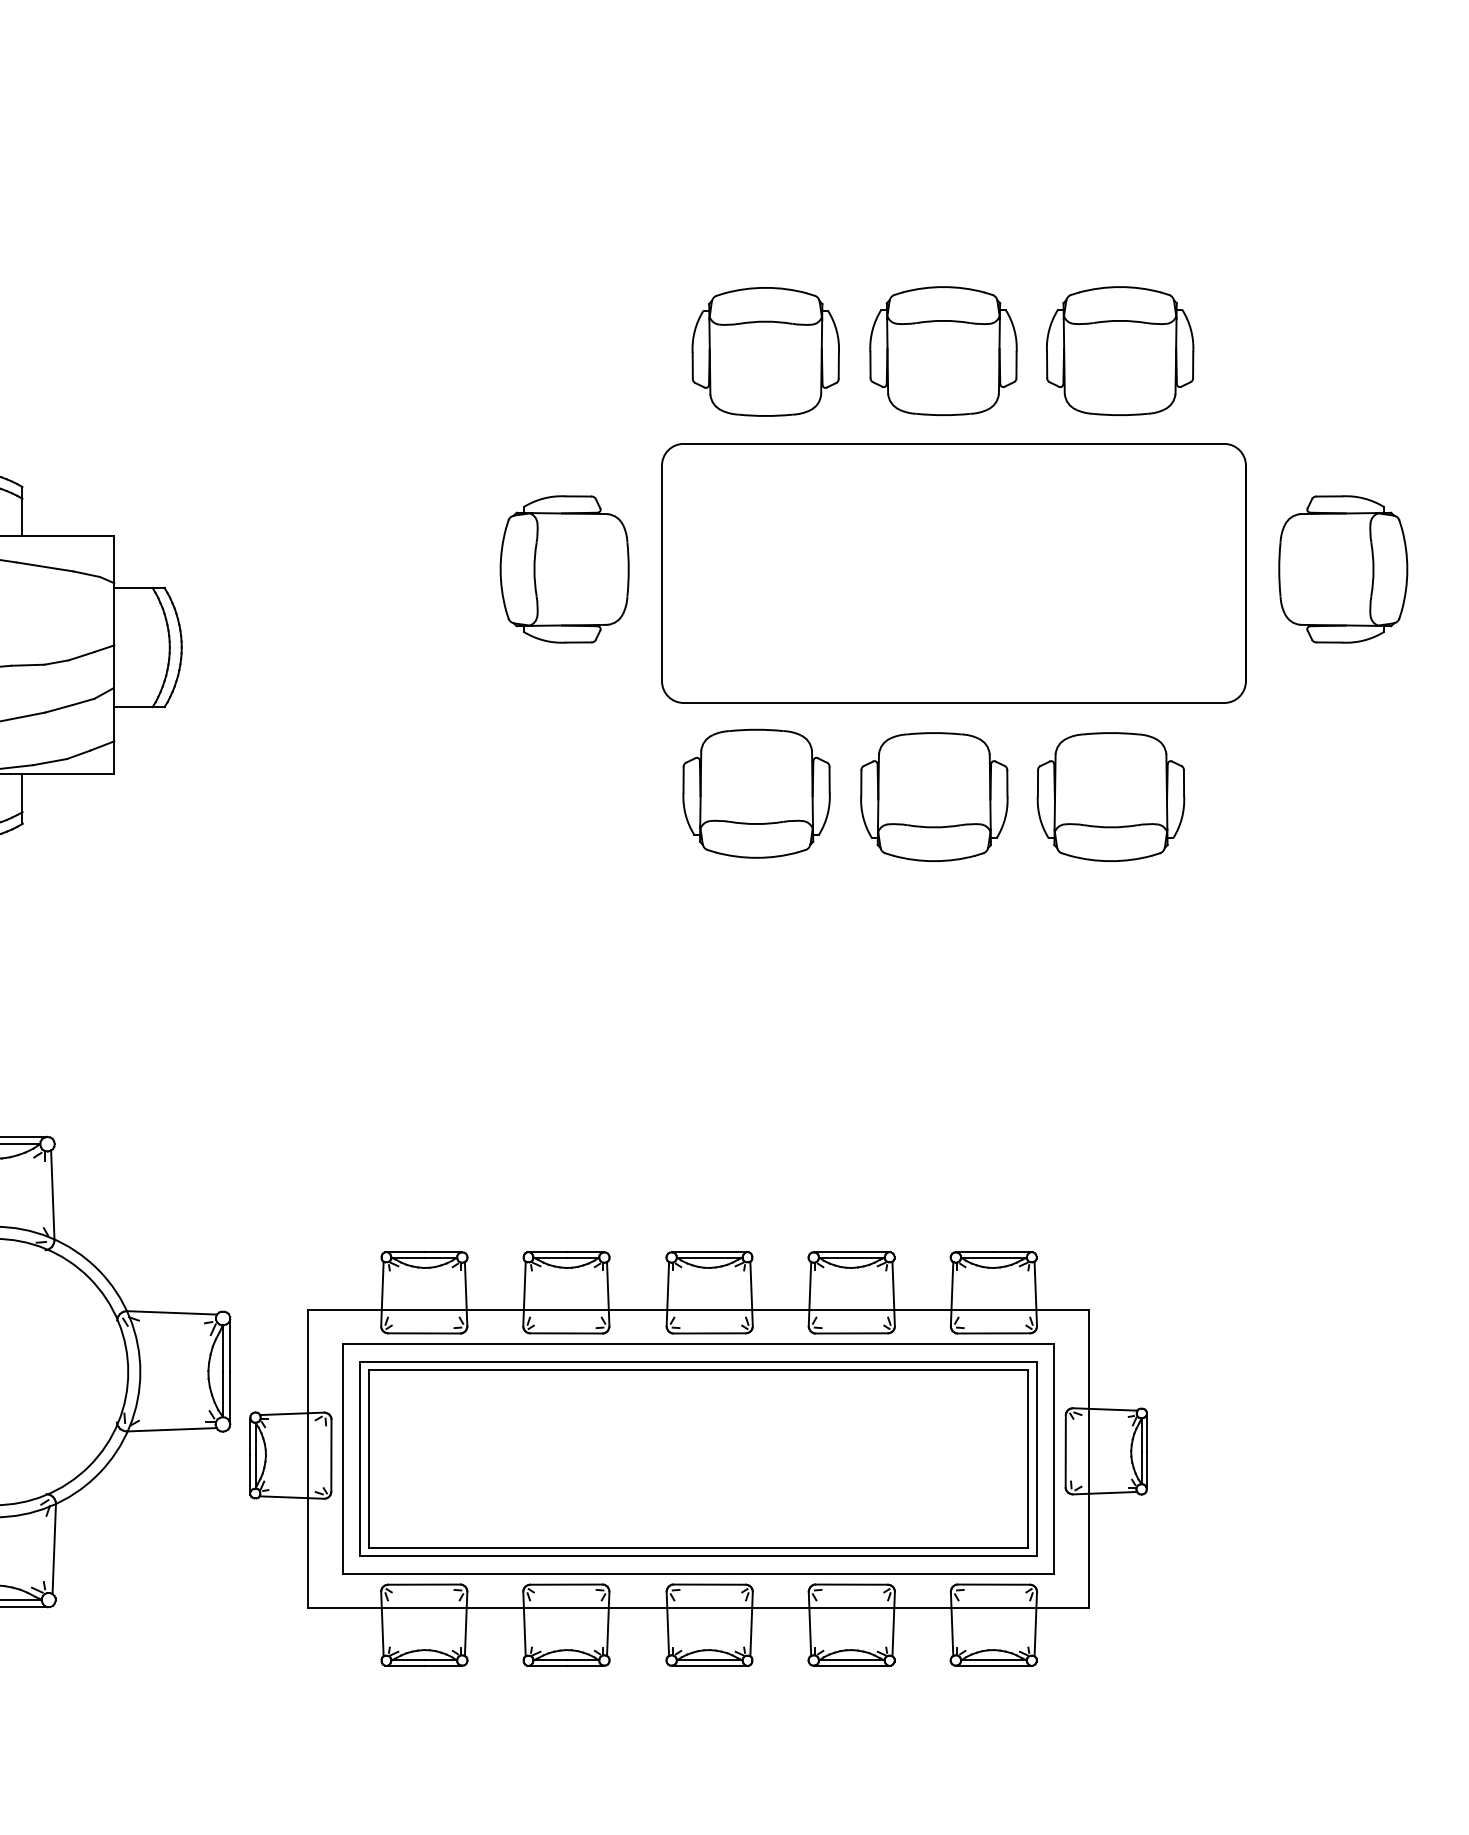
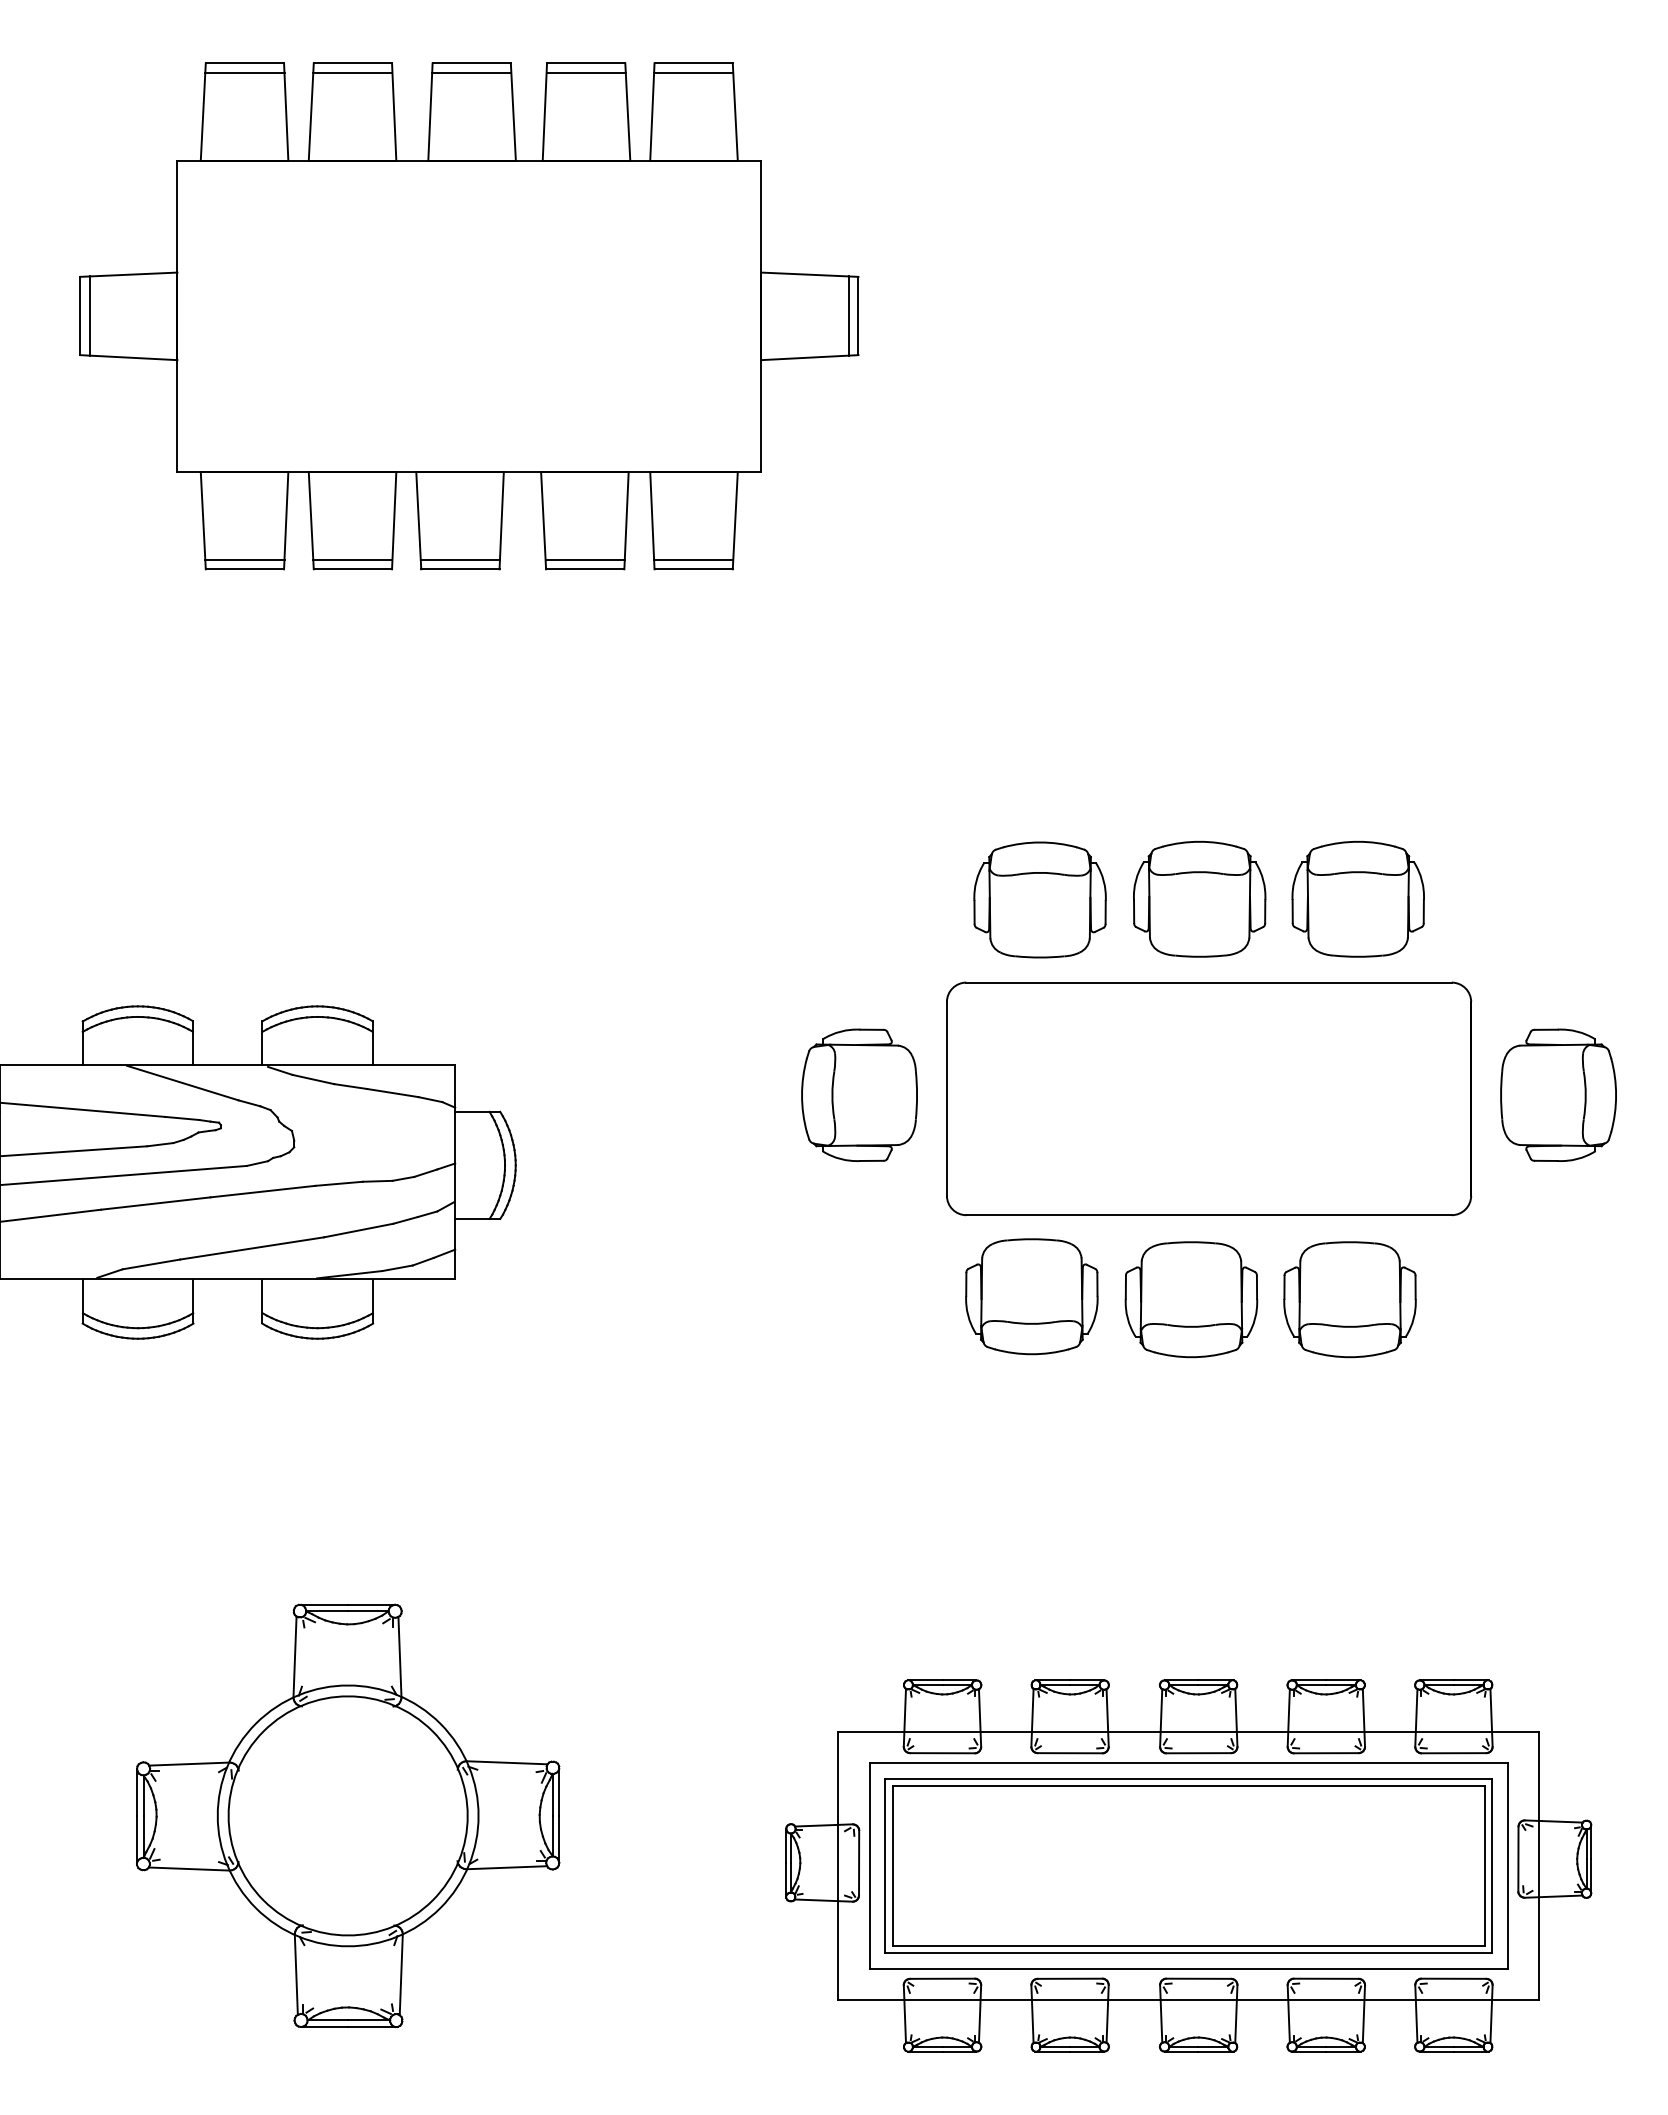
part: (698, 1458) -> (1188, 1865), moved

